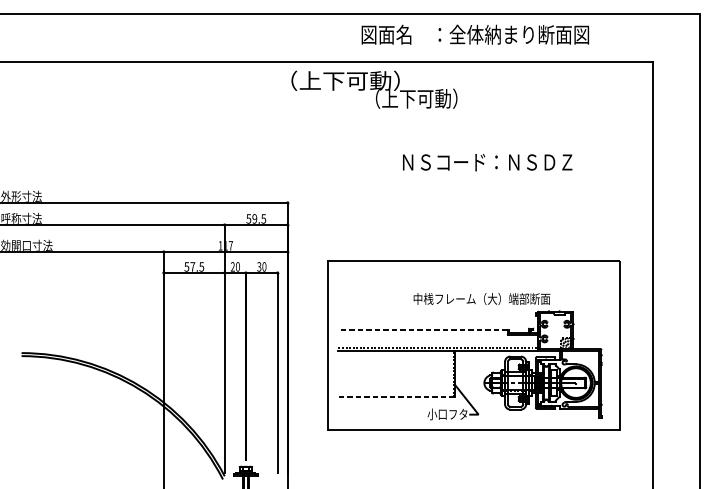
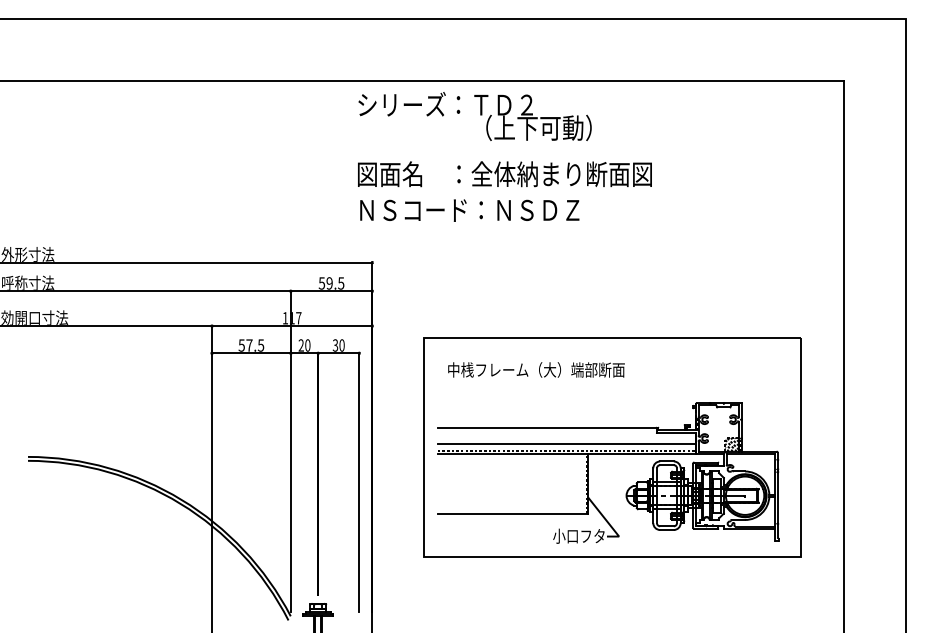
text: (475, 34) -> (504, 174), moved
text: (344, 80) -> (445, 104), （上下可動） -> シリーズ：ＴＤ２
text: (487, 162) -> (469, 210), moved
text: (482, 298) -> (536, 369), moved
line: (422, 330) -> (546, 427), dashed -> solid
line: (437, 343) -> (566, 444), added
line: (396, 396) -> (512, 513), dashed -> solid

